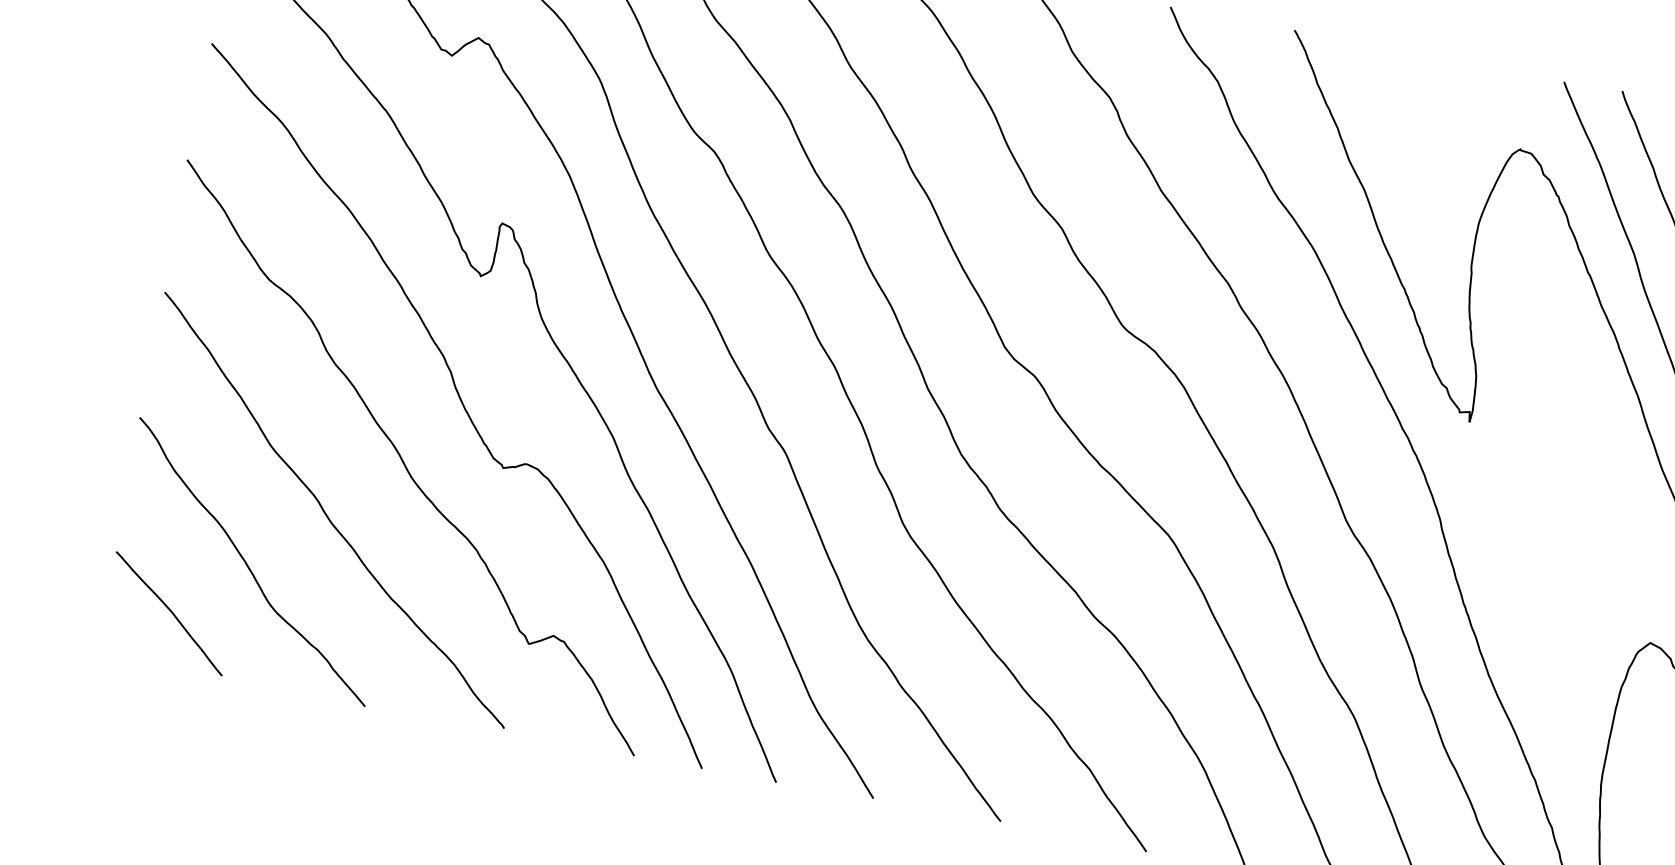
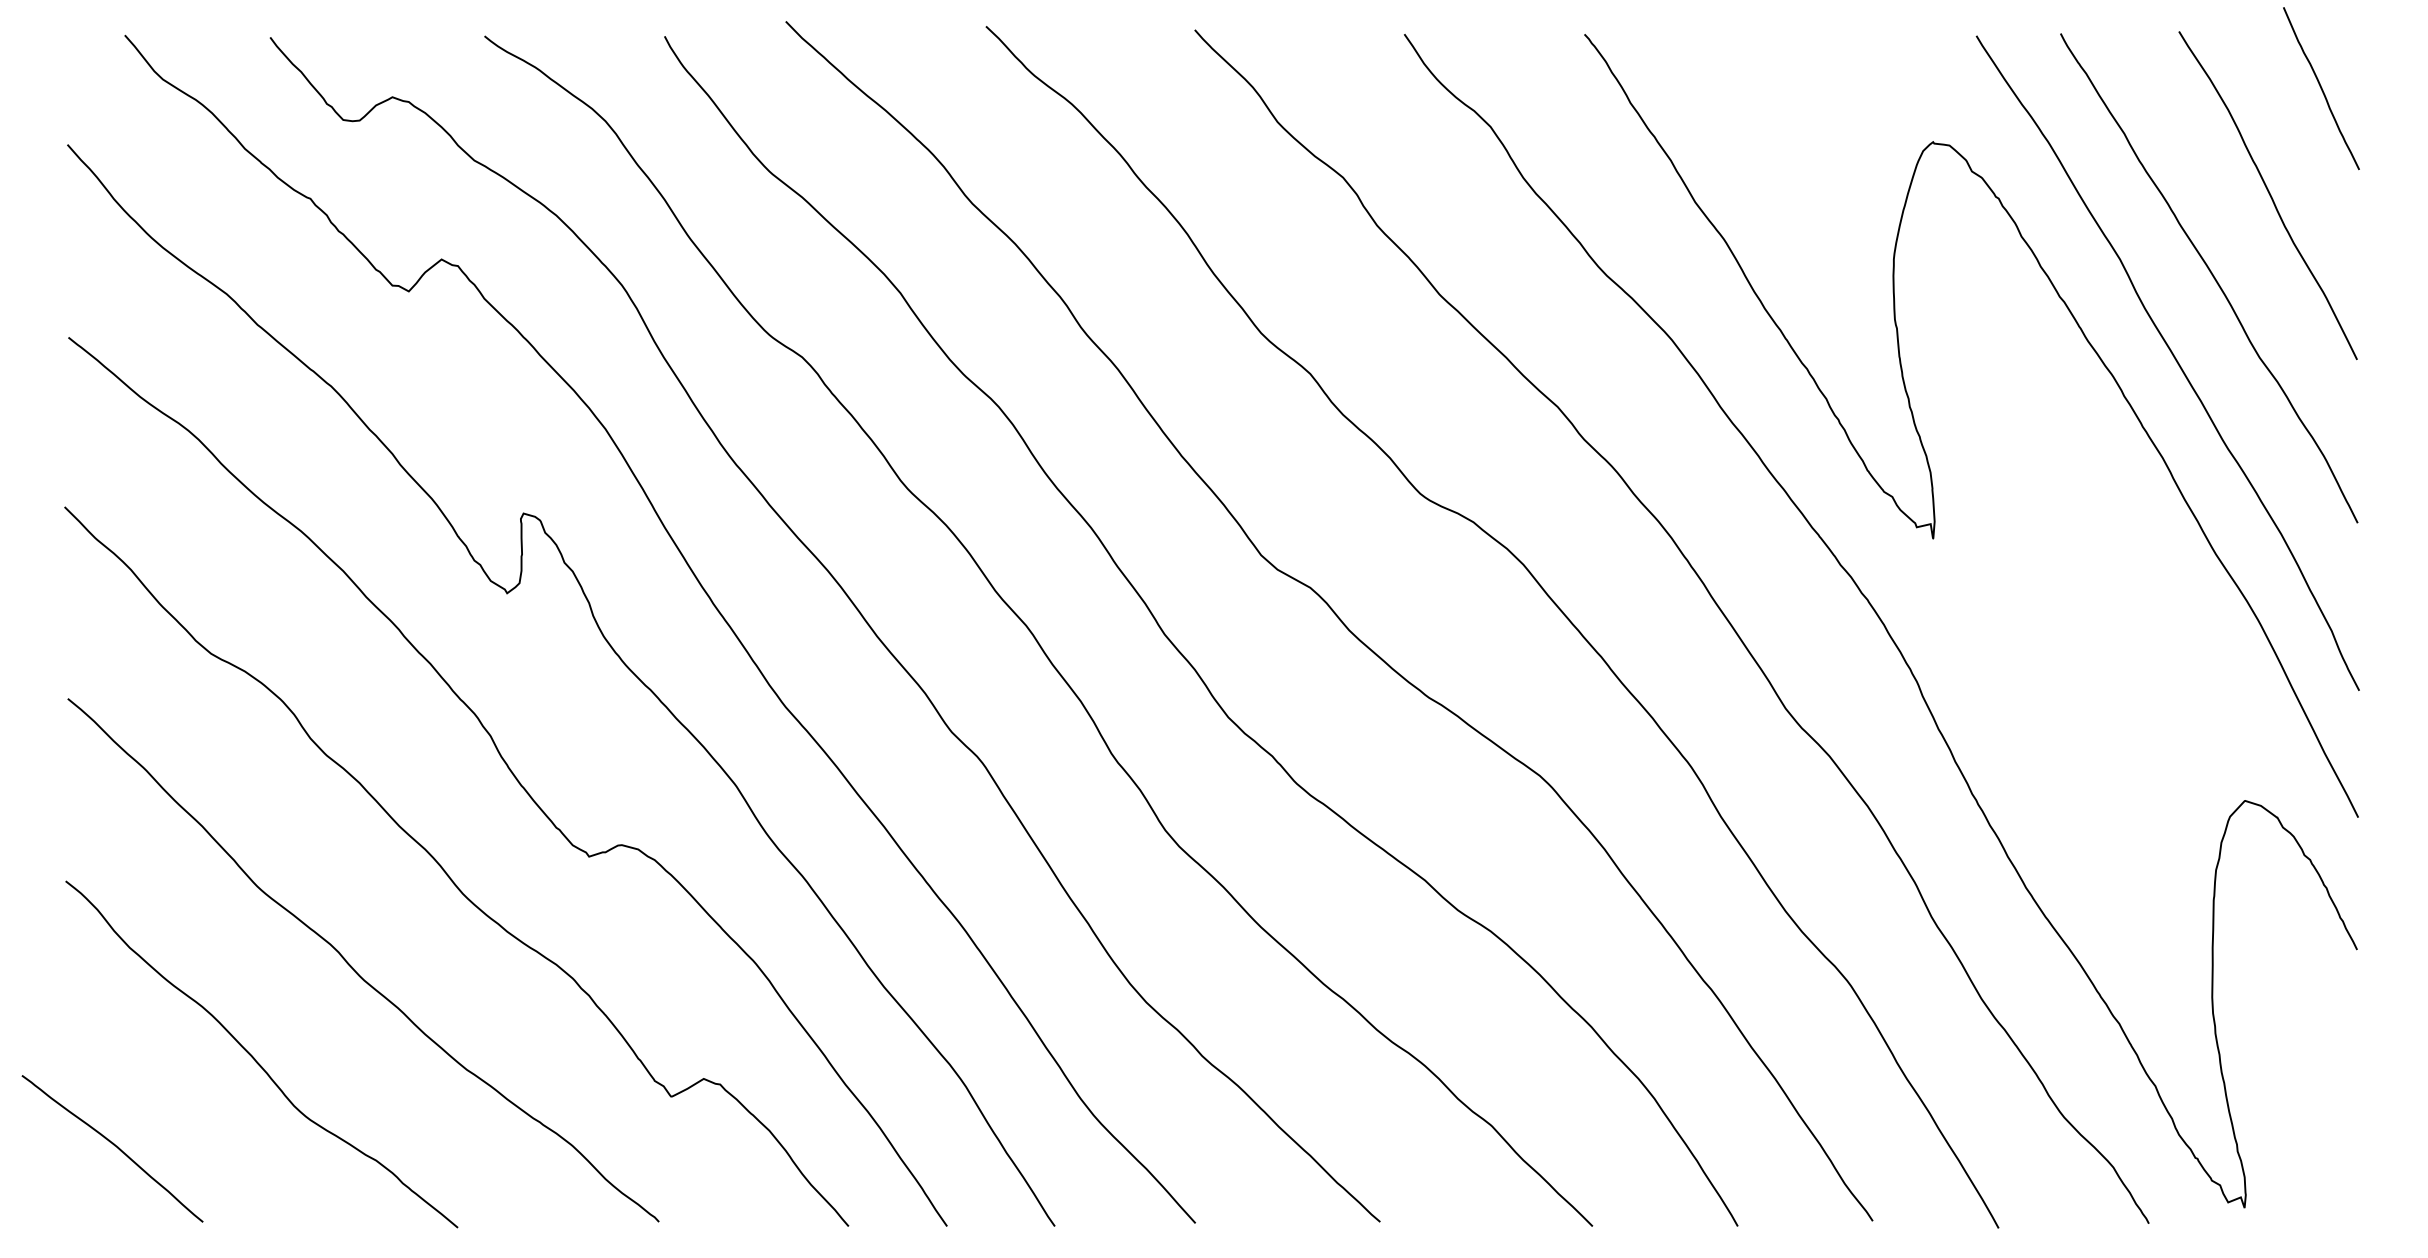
curve: (170, 612) -> (114, 1146), moved

